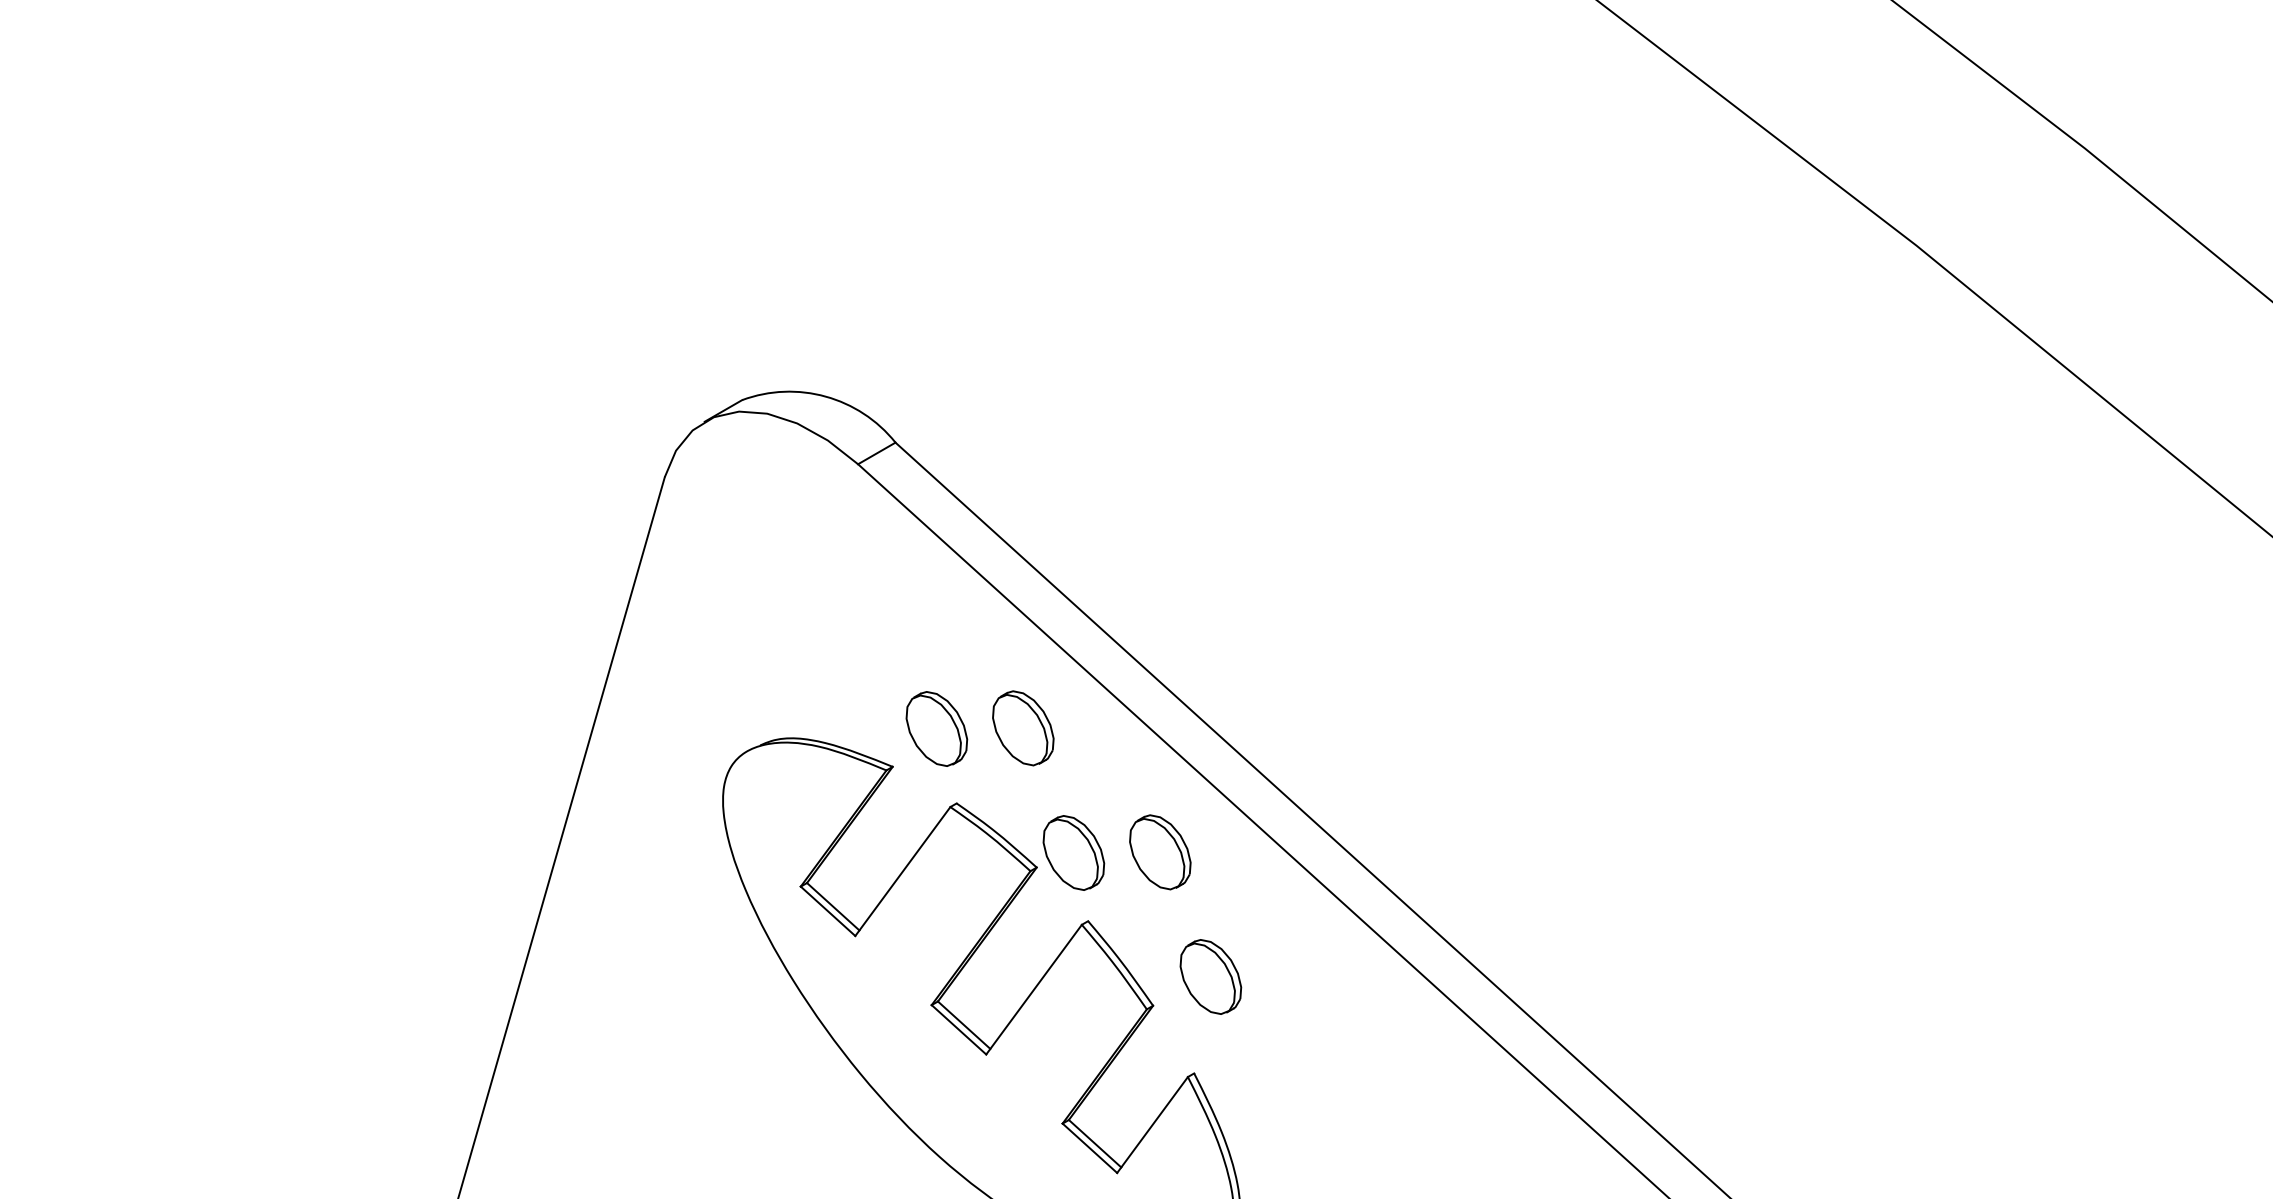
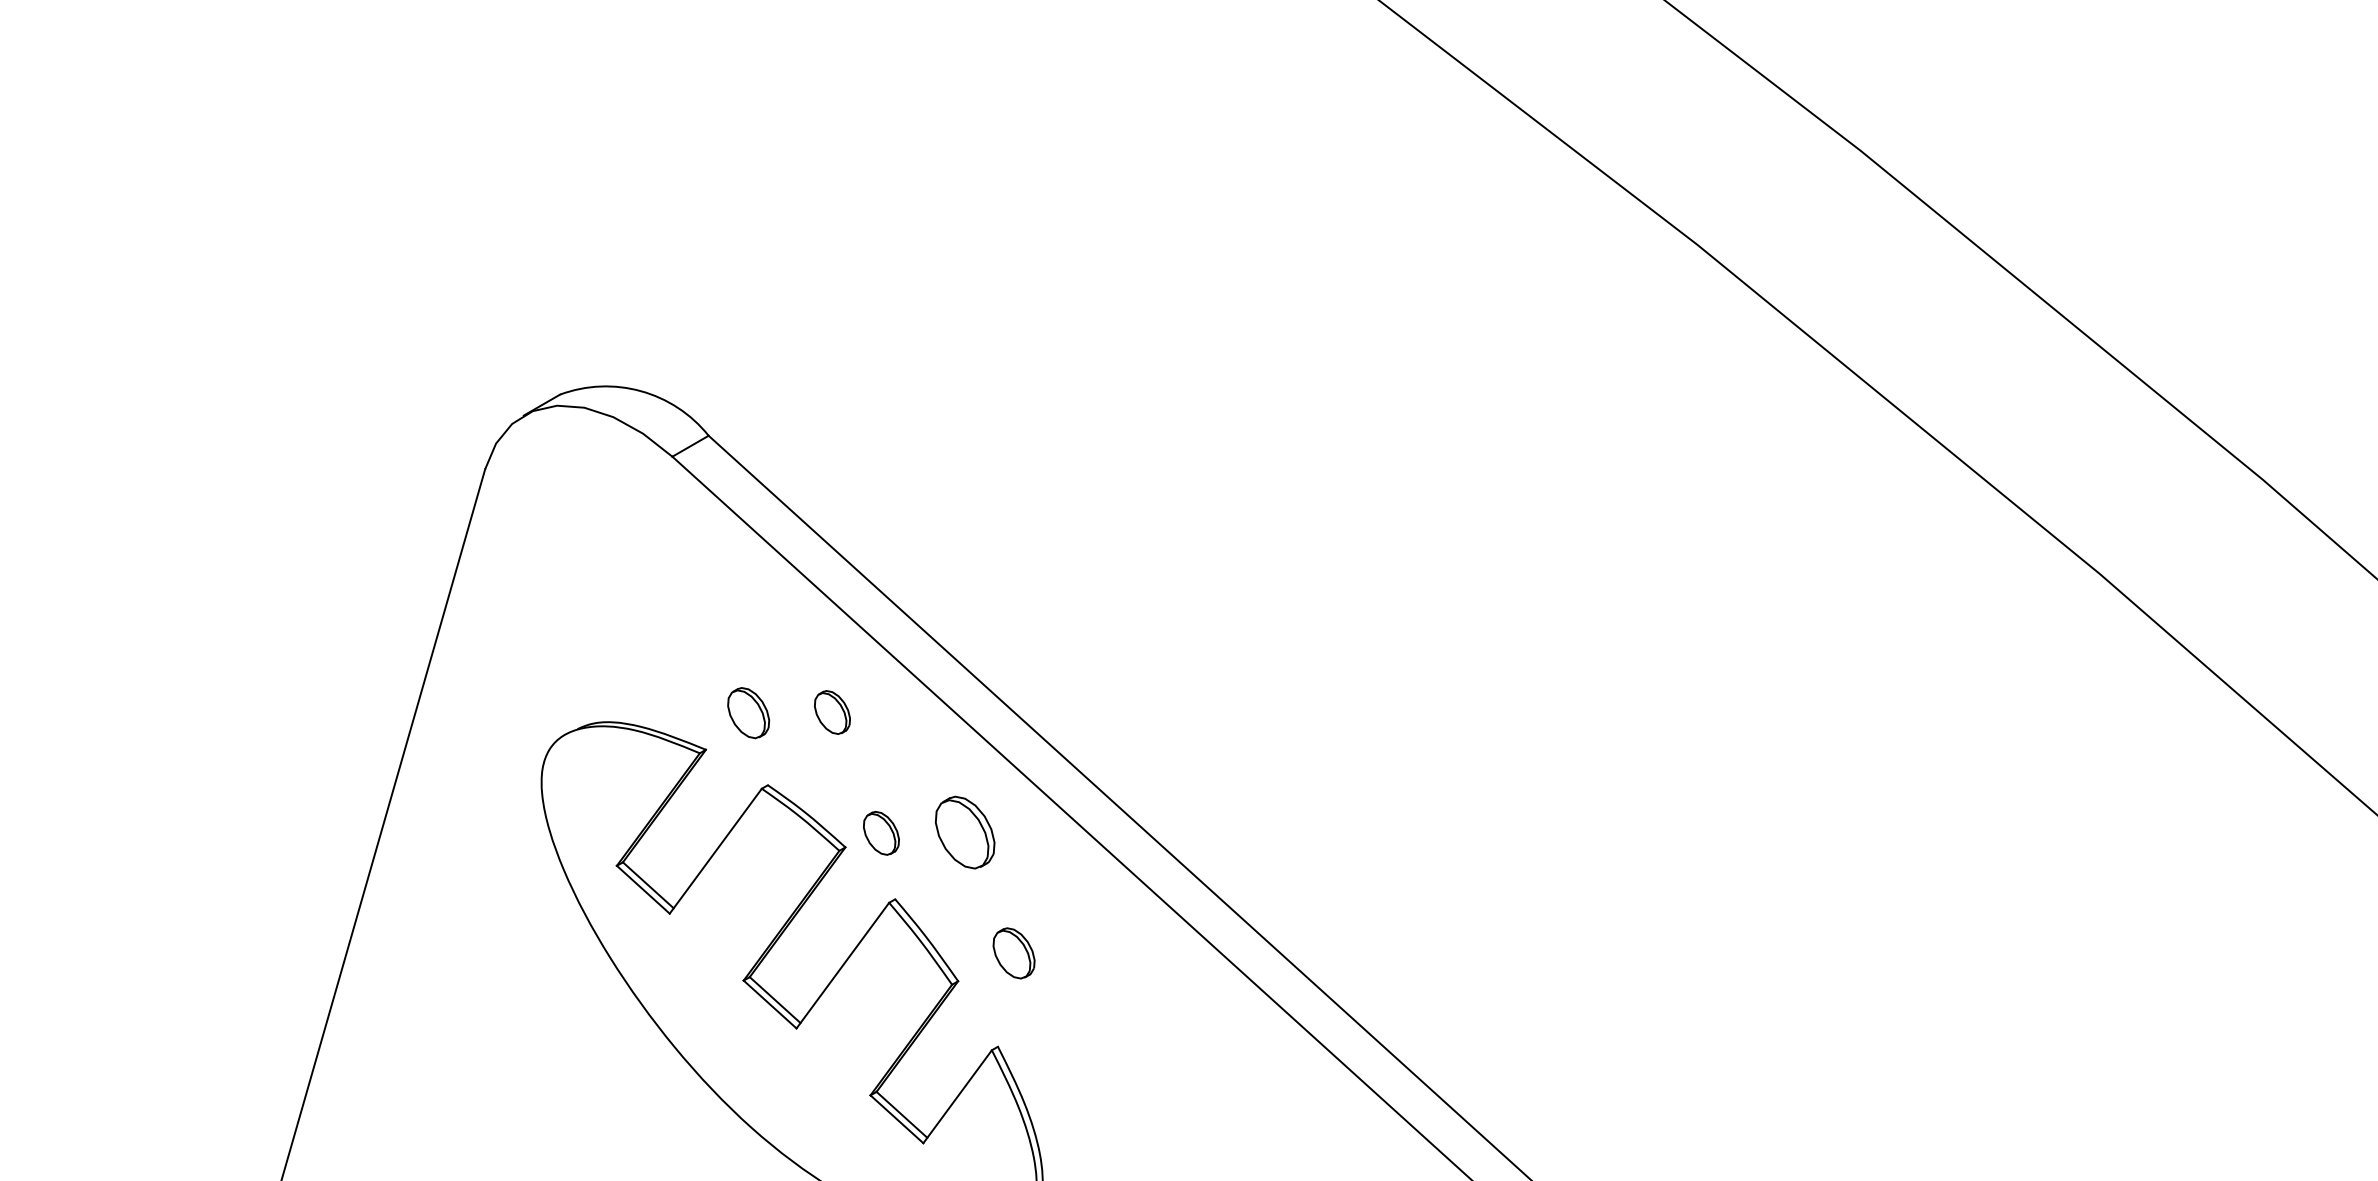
part: (936, 728) -> (748, 712), size x0.7
part: (1023, 728) -> (832, 712), size x0.6
part: (1073, 853) -> (881, 833), size x0.6
part: (1210, 977) -> (1013, 953), size x0.7

